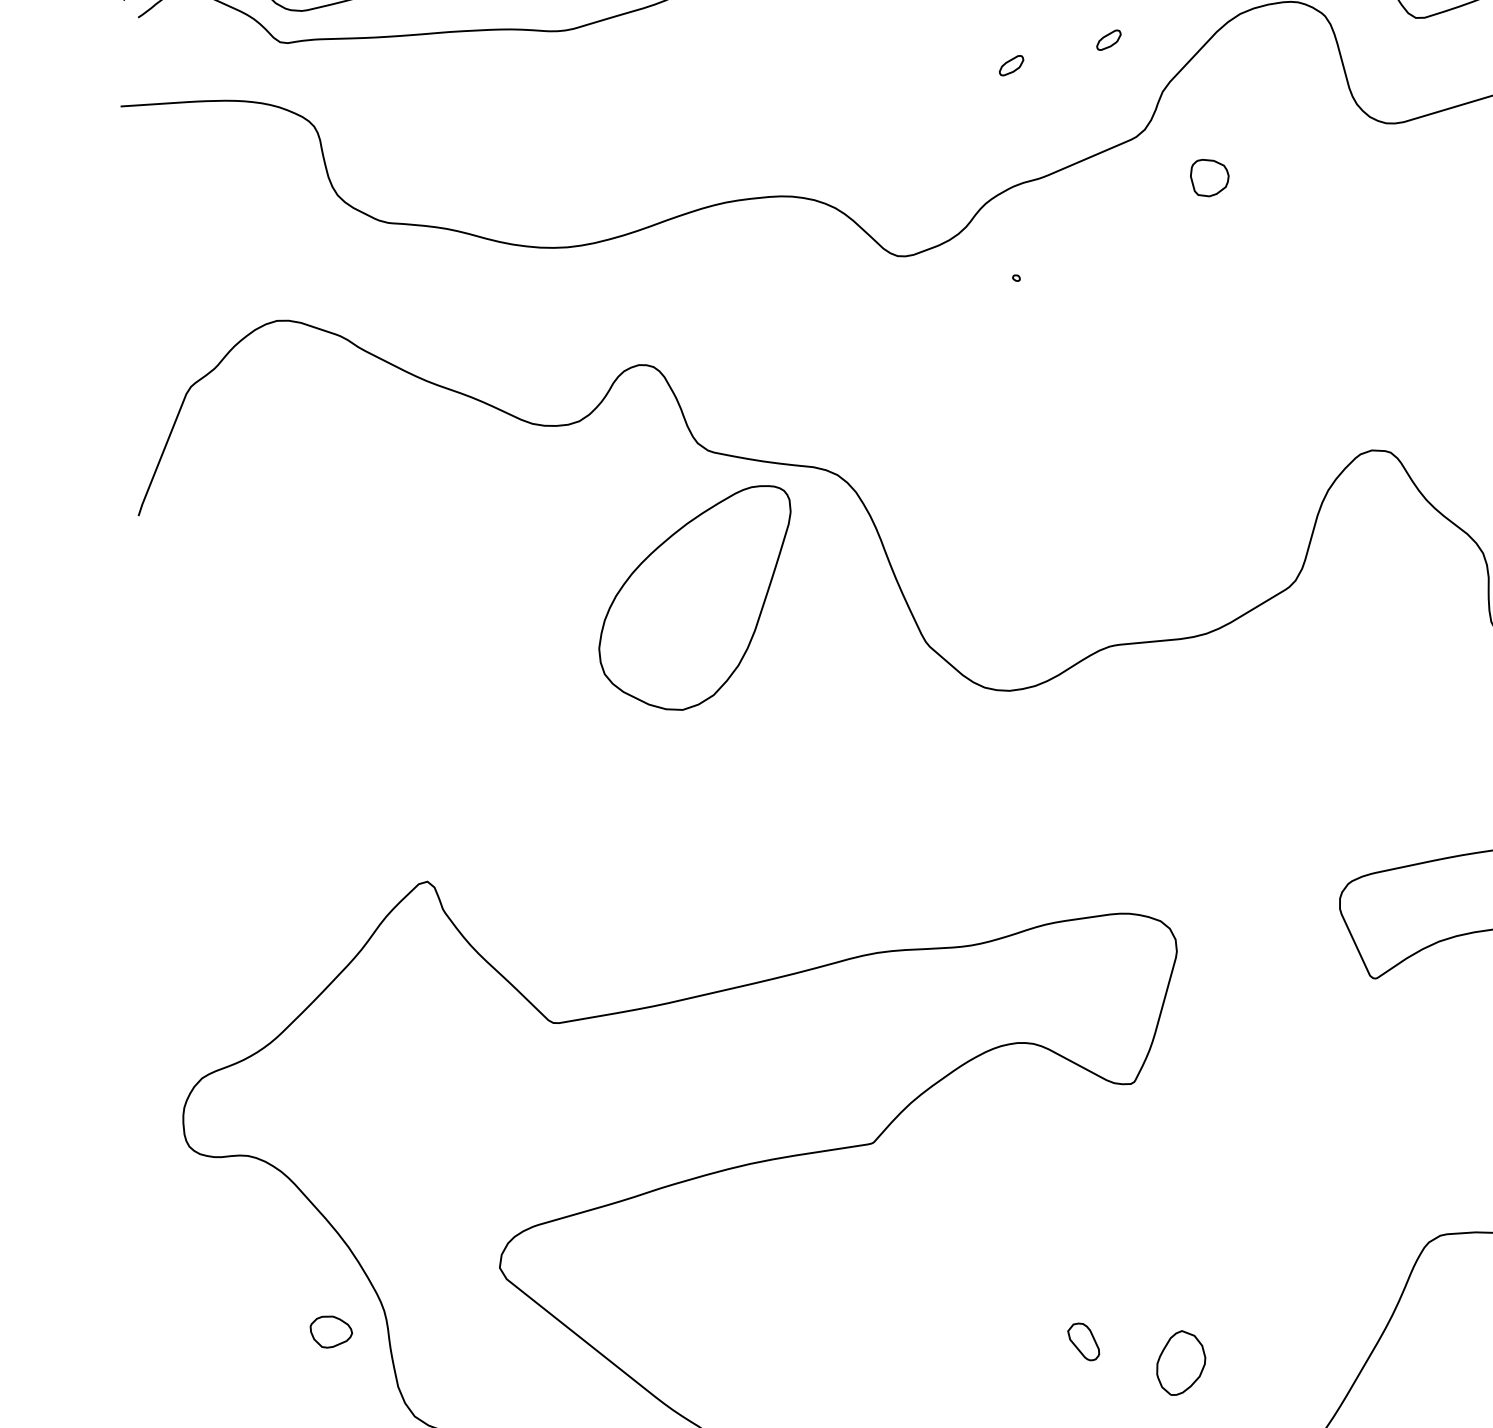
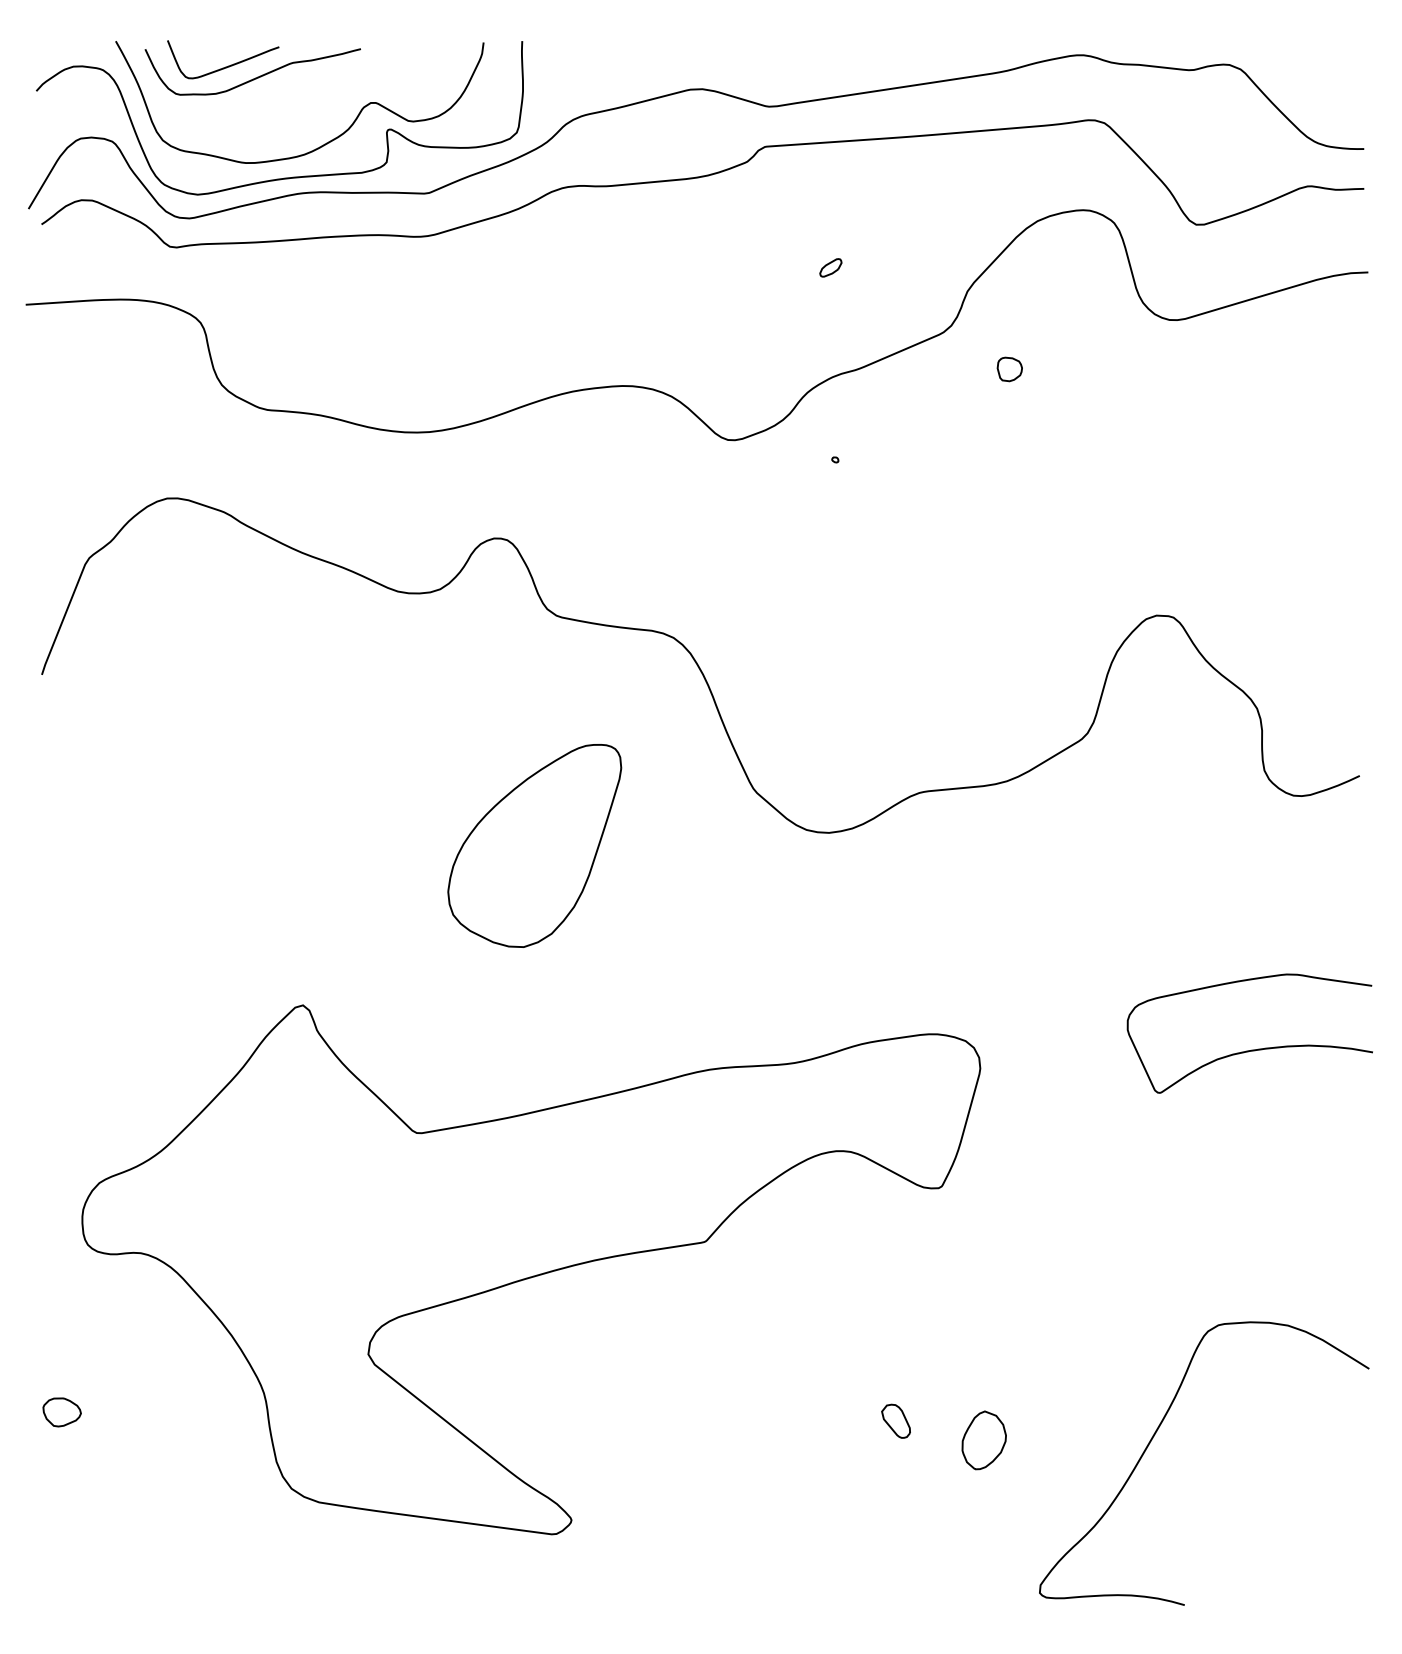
part: (1108, 39) -> (918, 244), removed
part: (1209, 178) -> (1009, 369), size x0.71
part: (694, 597) -> (534, 845), moved
part: (330, 1332) -> (61, 1412), moved

